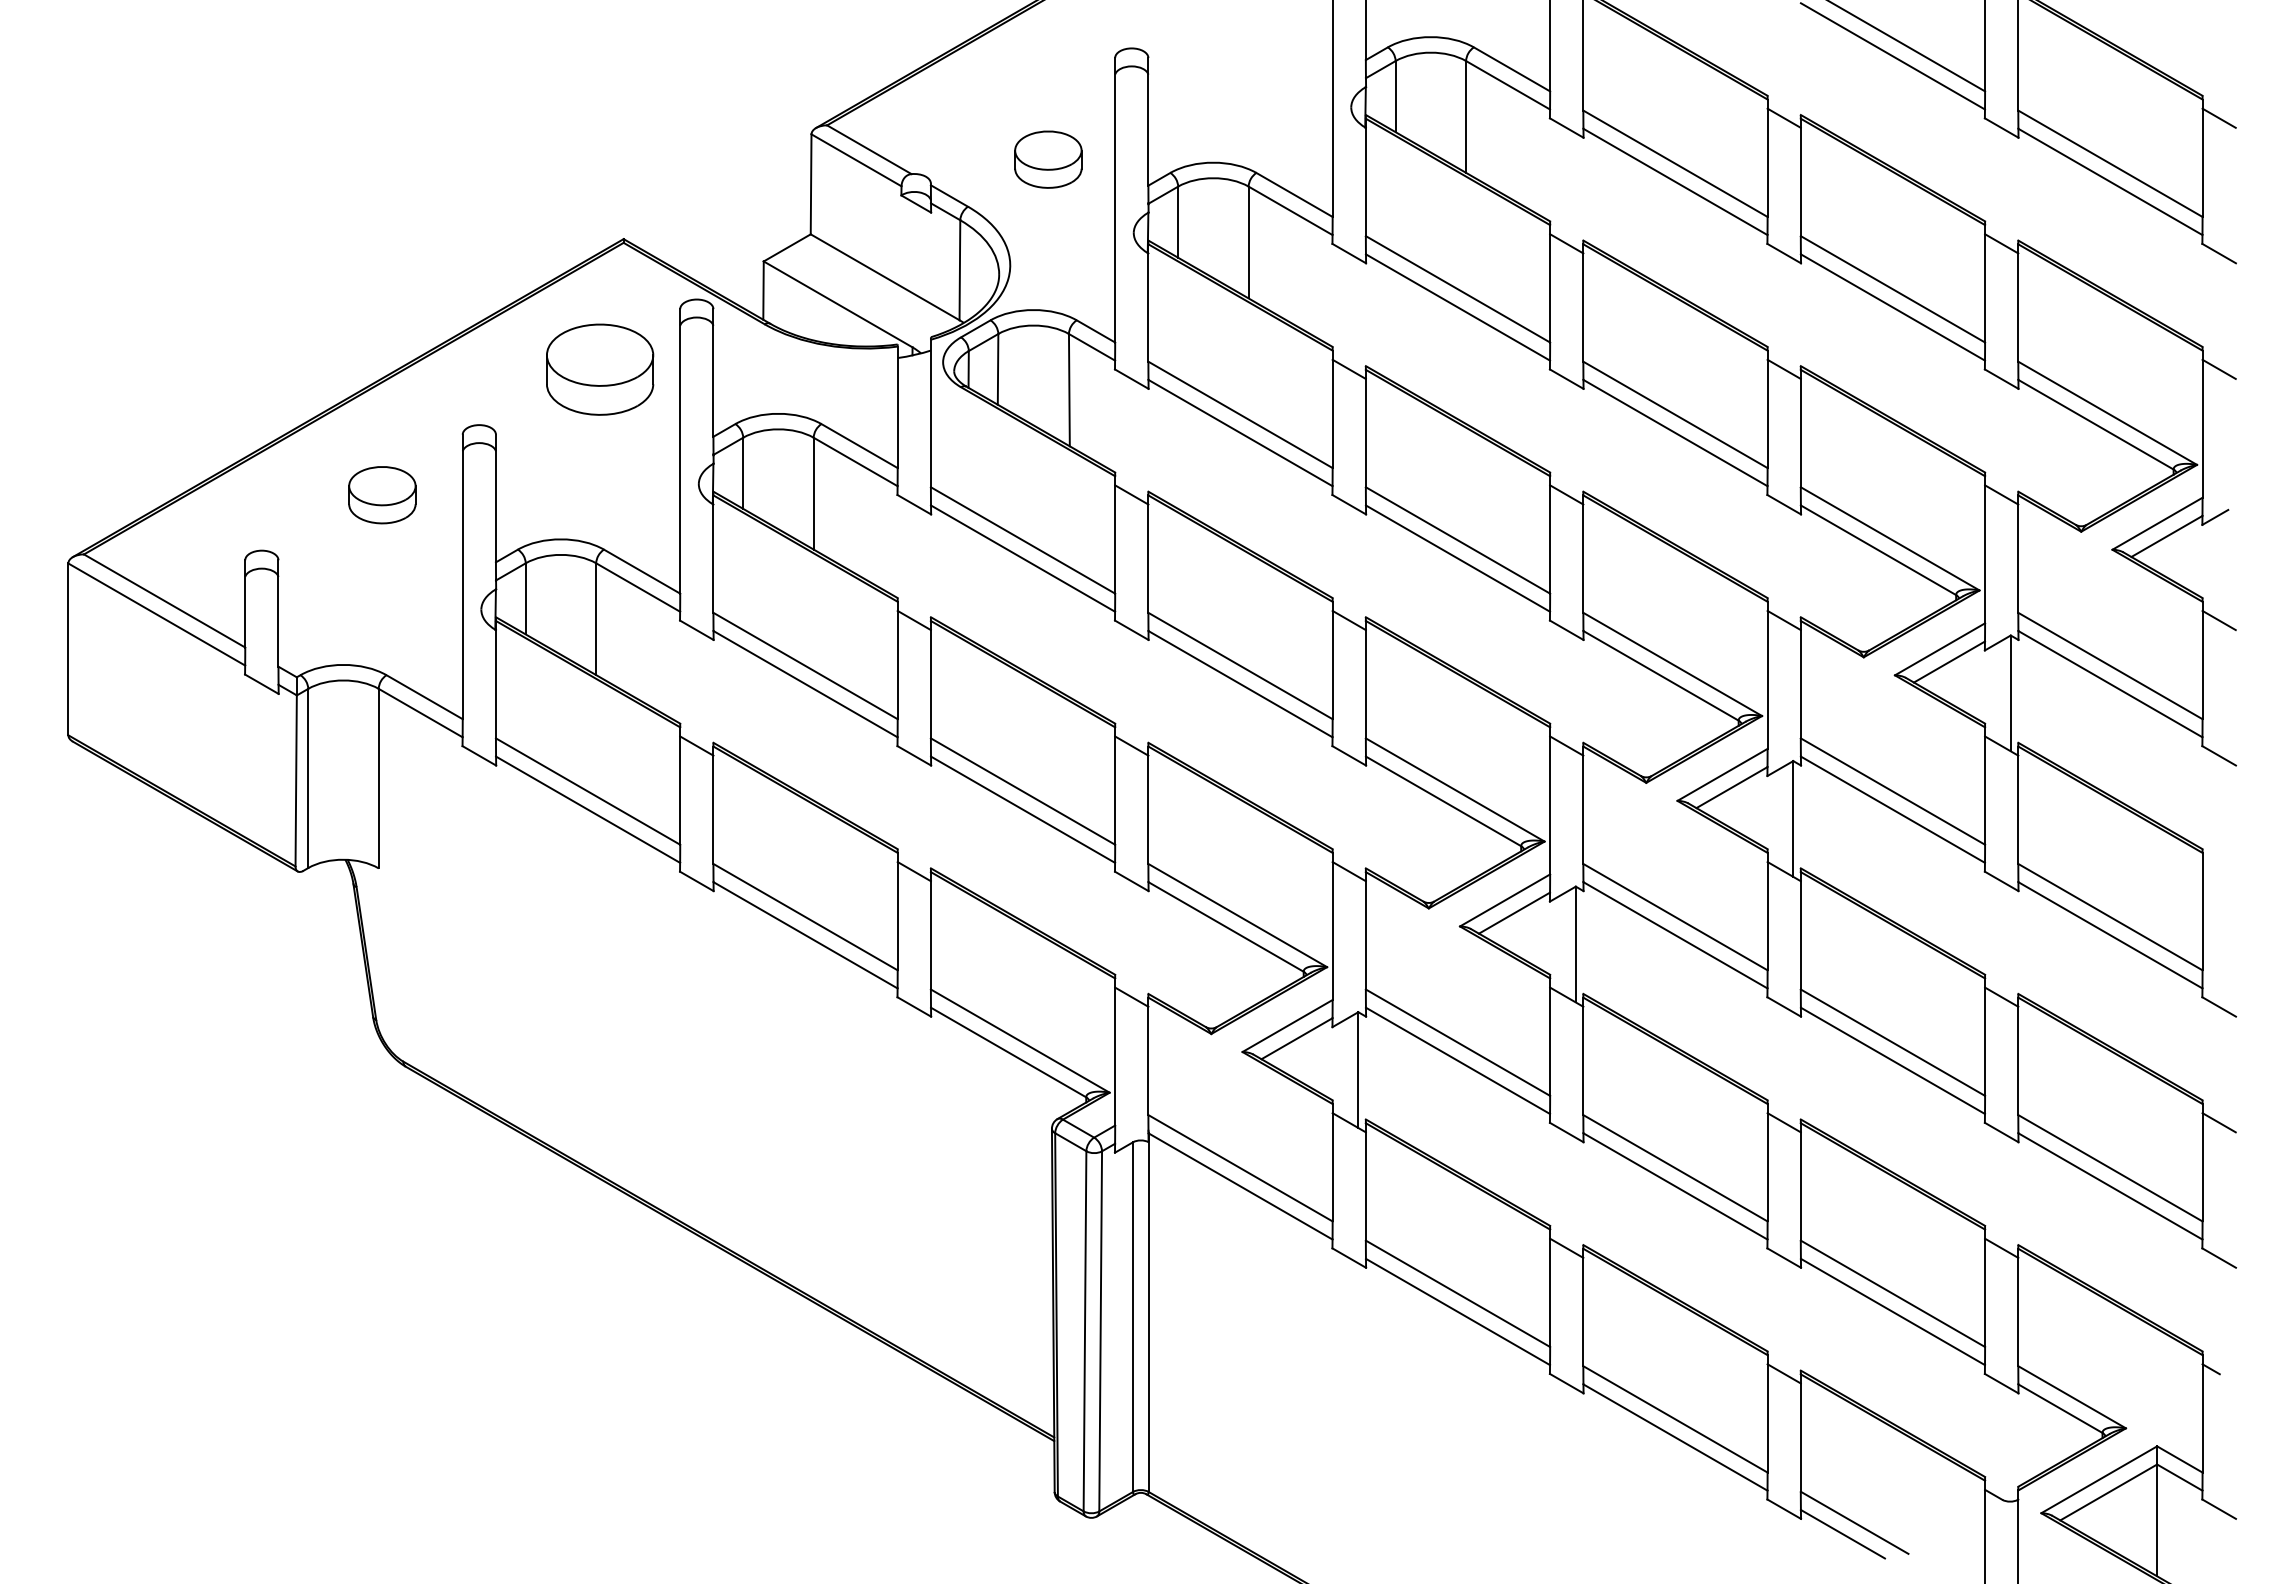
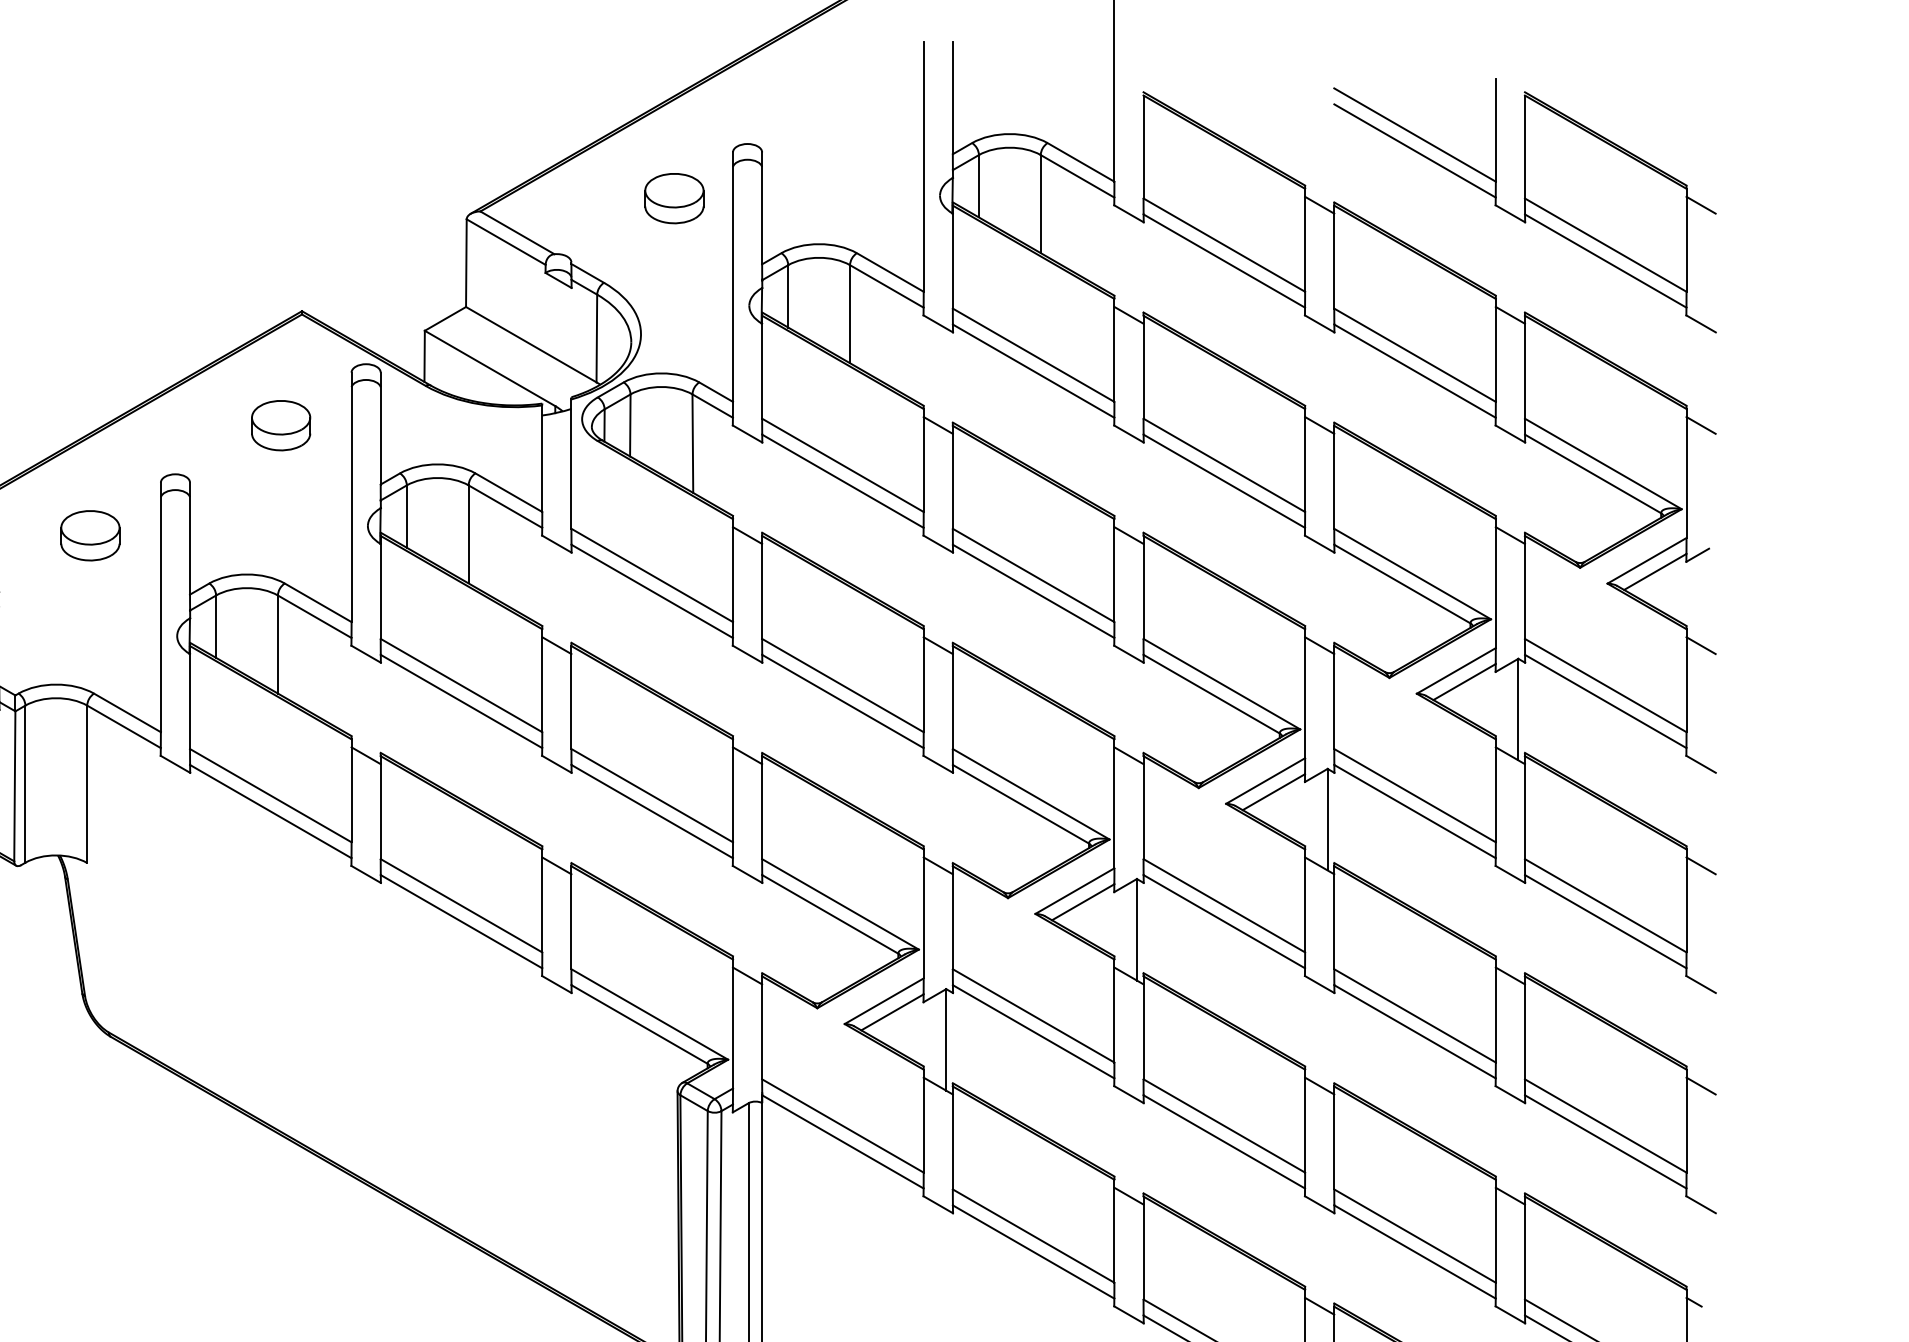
part: (1048, 159) -> (674, 198), moved
part: (599, 369) -> (280, 425), size x0.62
line: (2218, 871) -> (1700, 865), added

